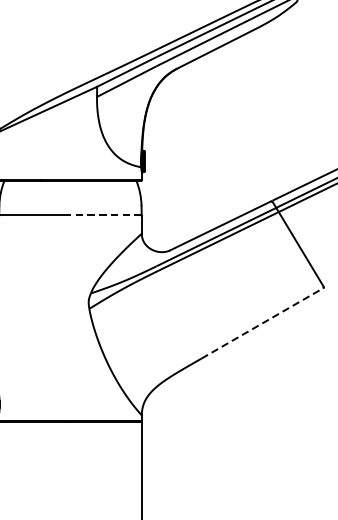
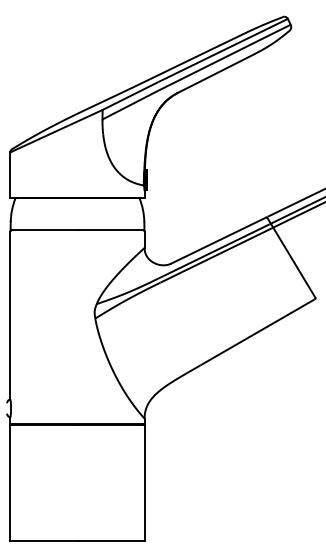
line: (105, 215) -> (110, 230), dashed -> solid
line: (262, 323) -> (257, 332), dashed -> solid

